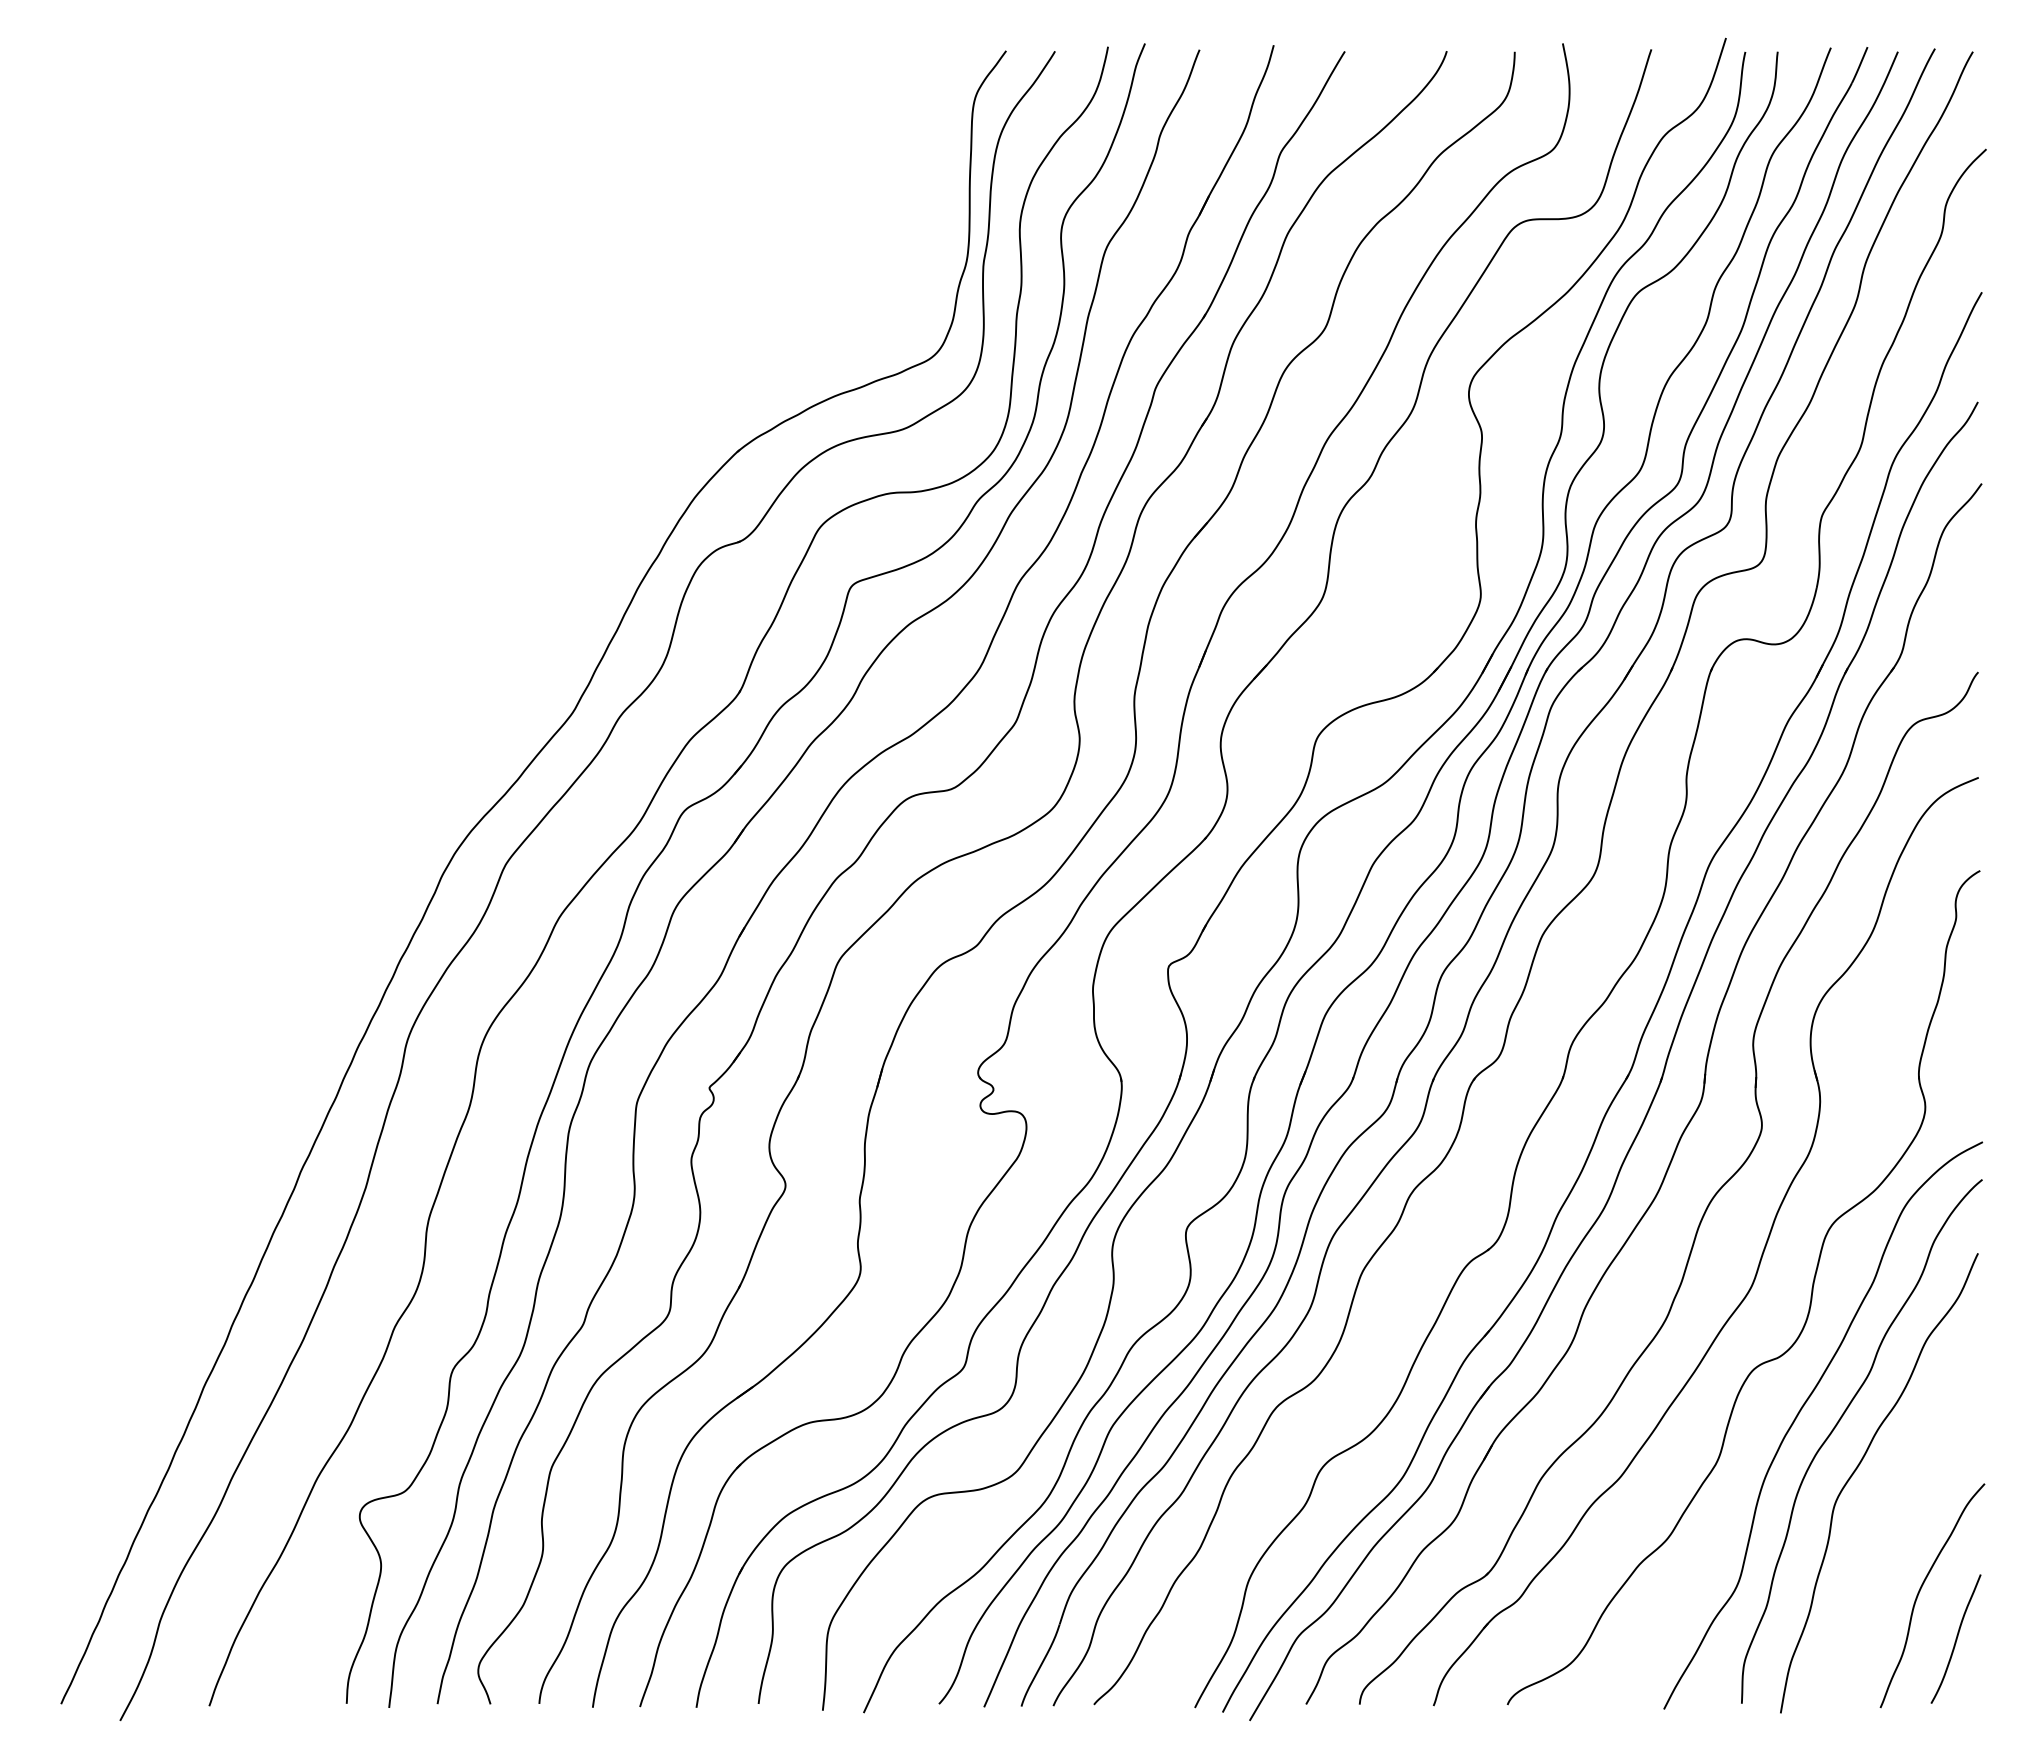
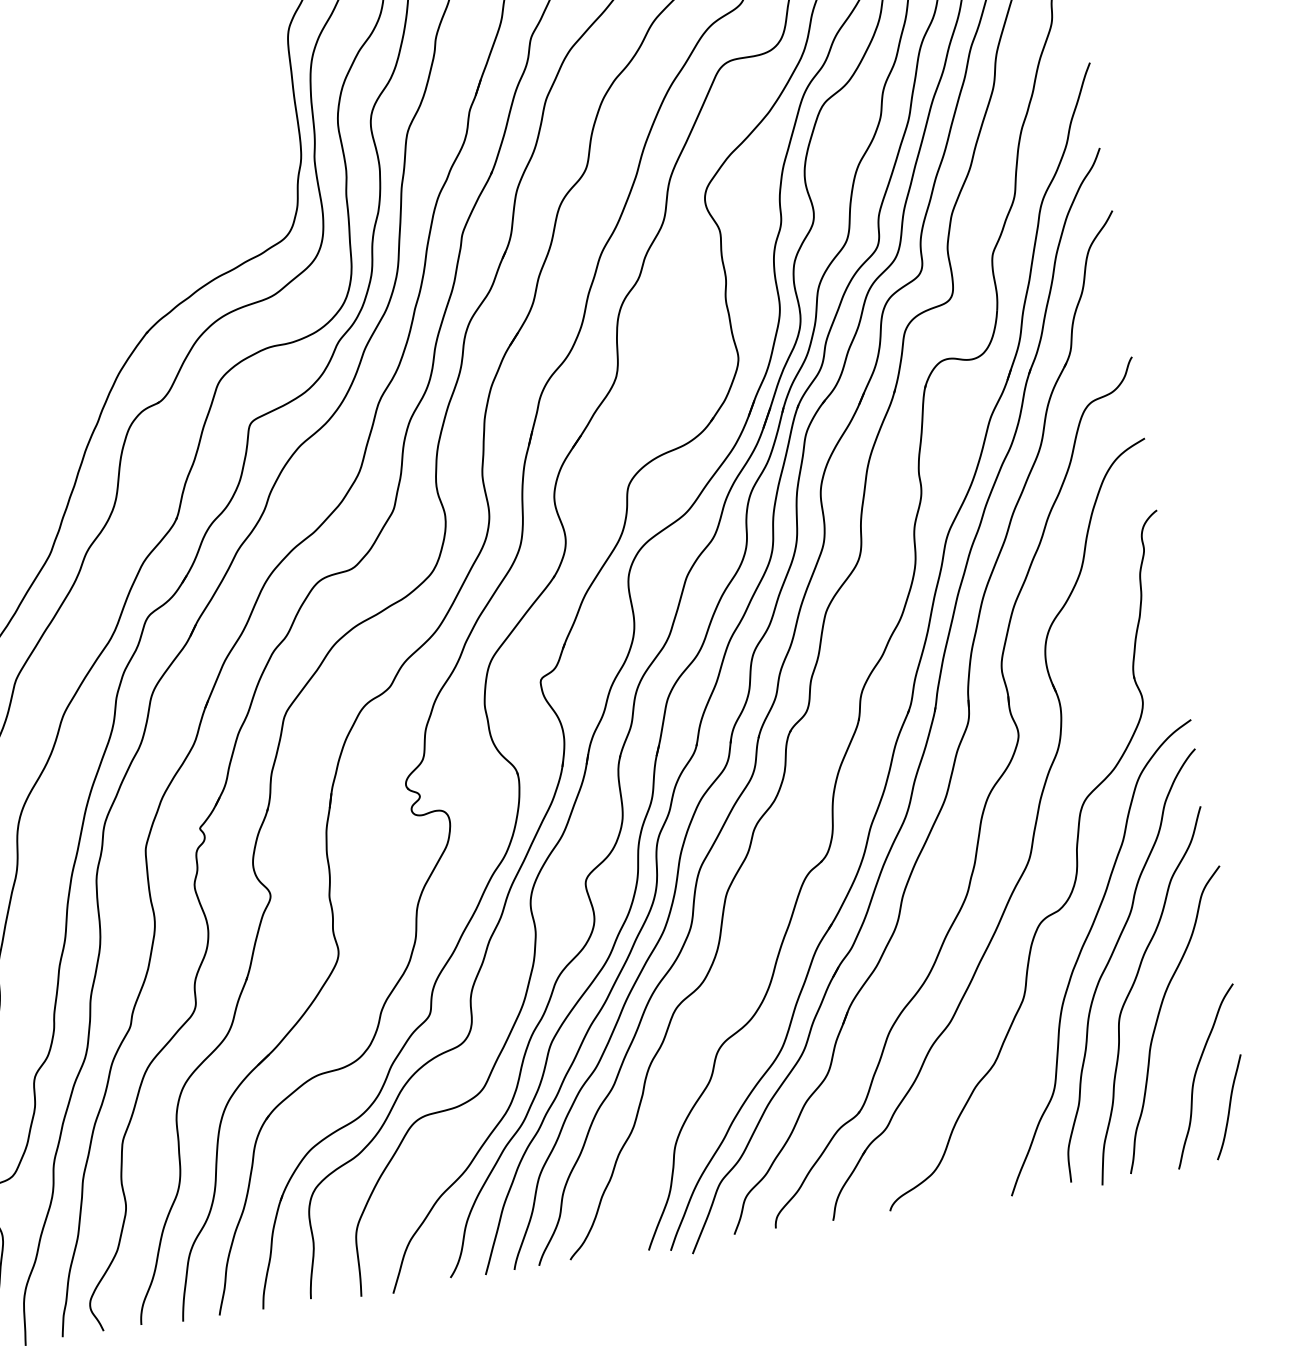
curve: (1885, 1509) -> (1159, 1015), added

